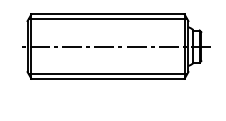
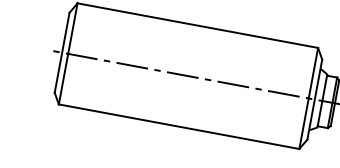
line: (107, 18) -> (195, 31), removed
line: (107, 74) -> (179, 119), removed

